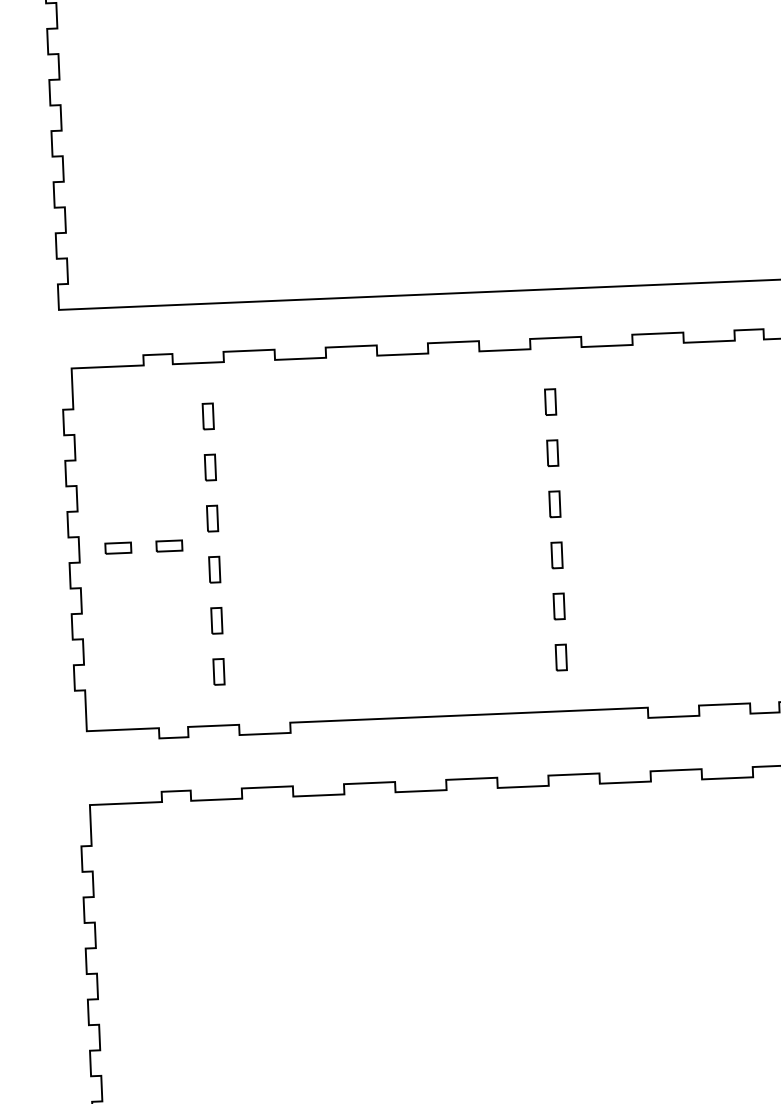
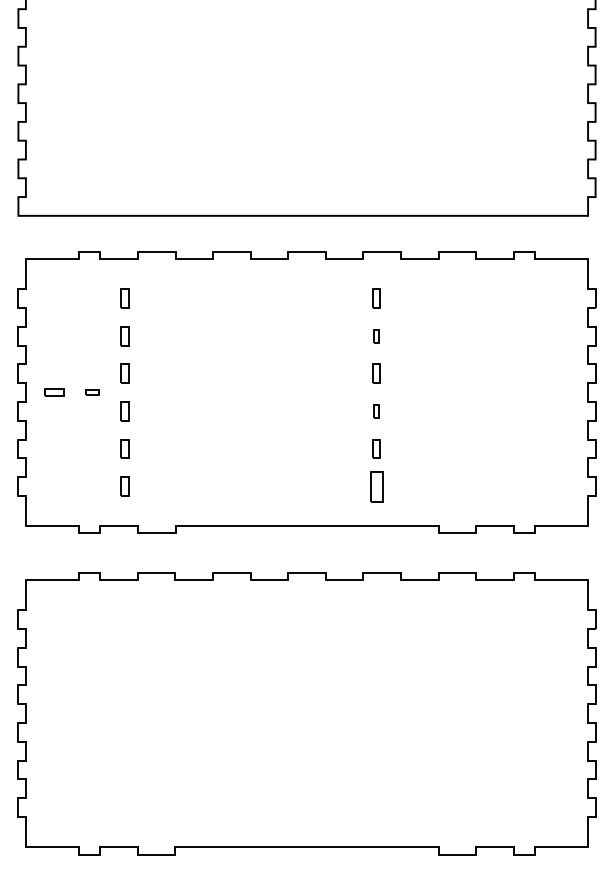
part: (552, 453) -> (376, 336), size x0.7
part: (169, 545) -> (92, 392), size x0.7
part: (557, 555) -> (376, 411), size x0.7
part: (561, 657) -> (376, 486), size x1.6

